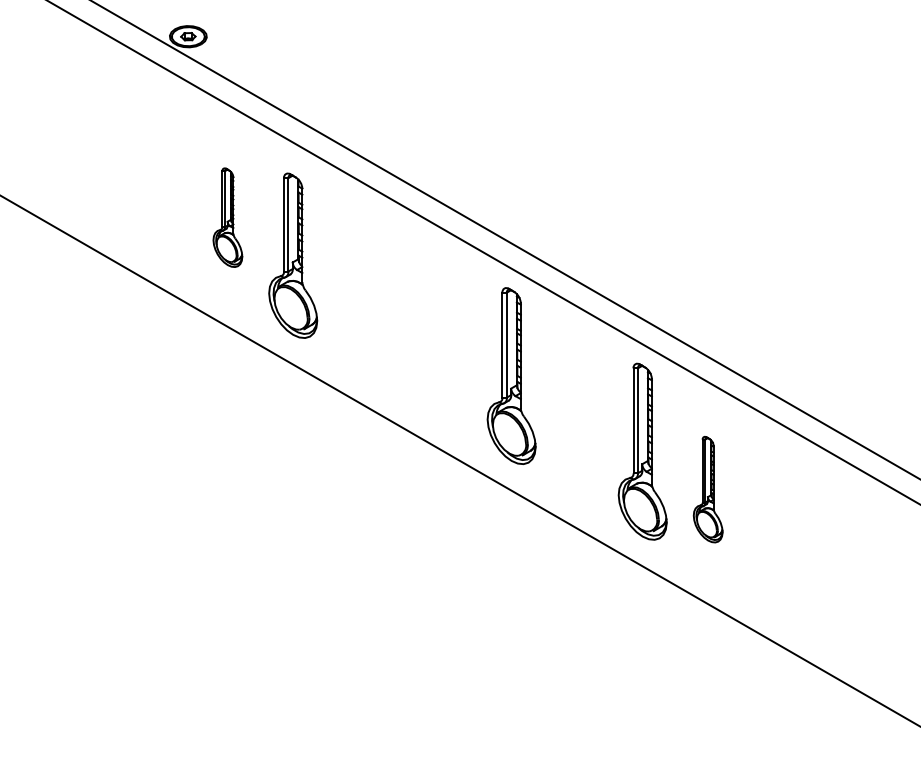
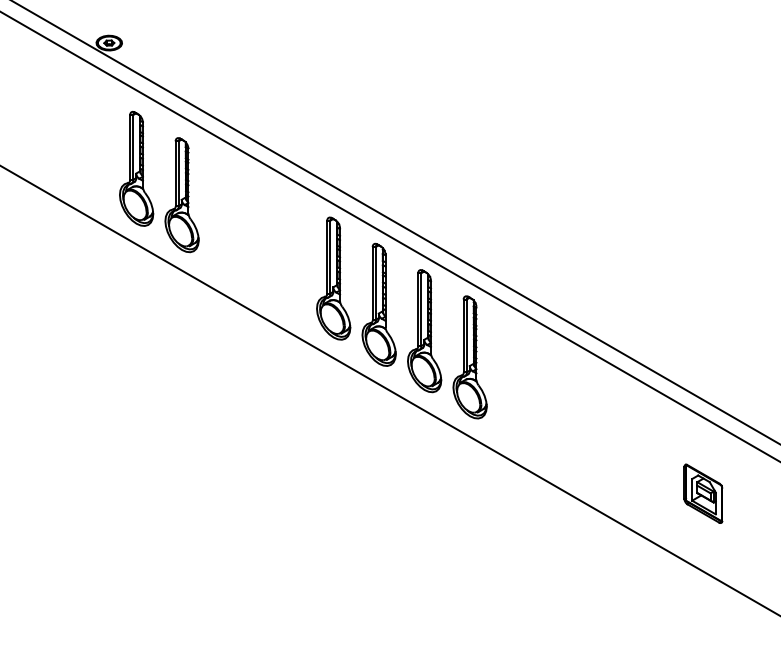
part: (227, 217) -> (136, 168), size x1.67
part: (576, 413) -> (378, 304), added
part: (707, 489) -> (469, 357), size x1.67

